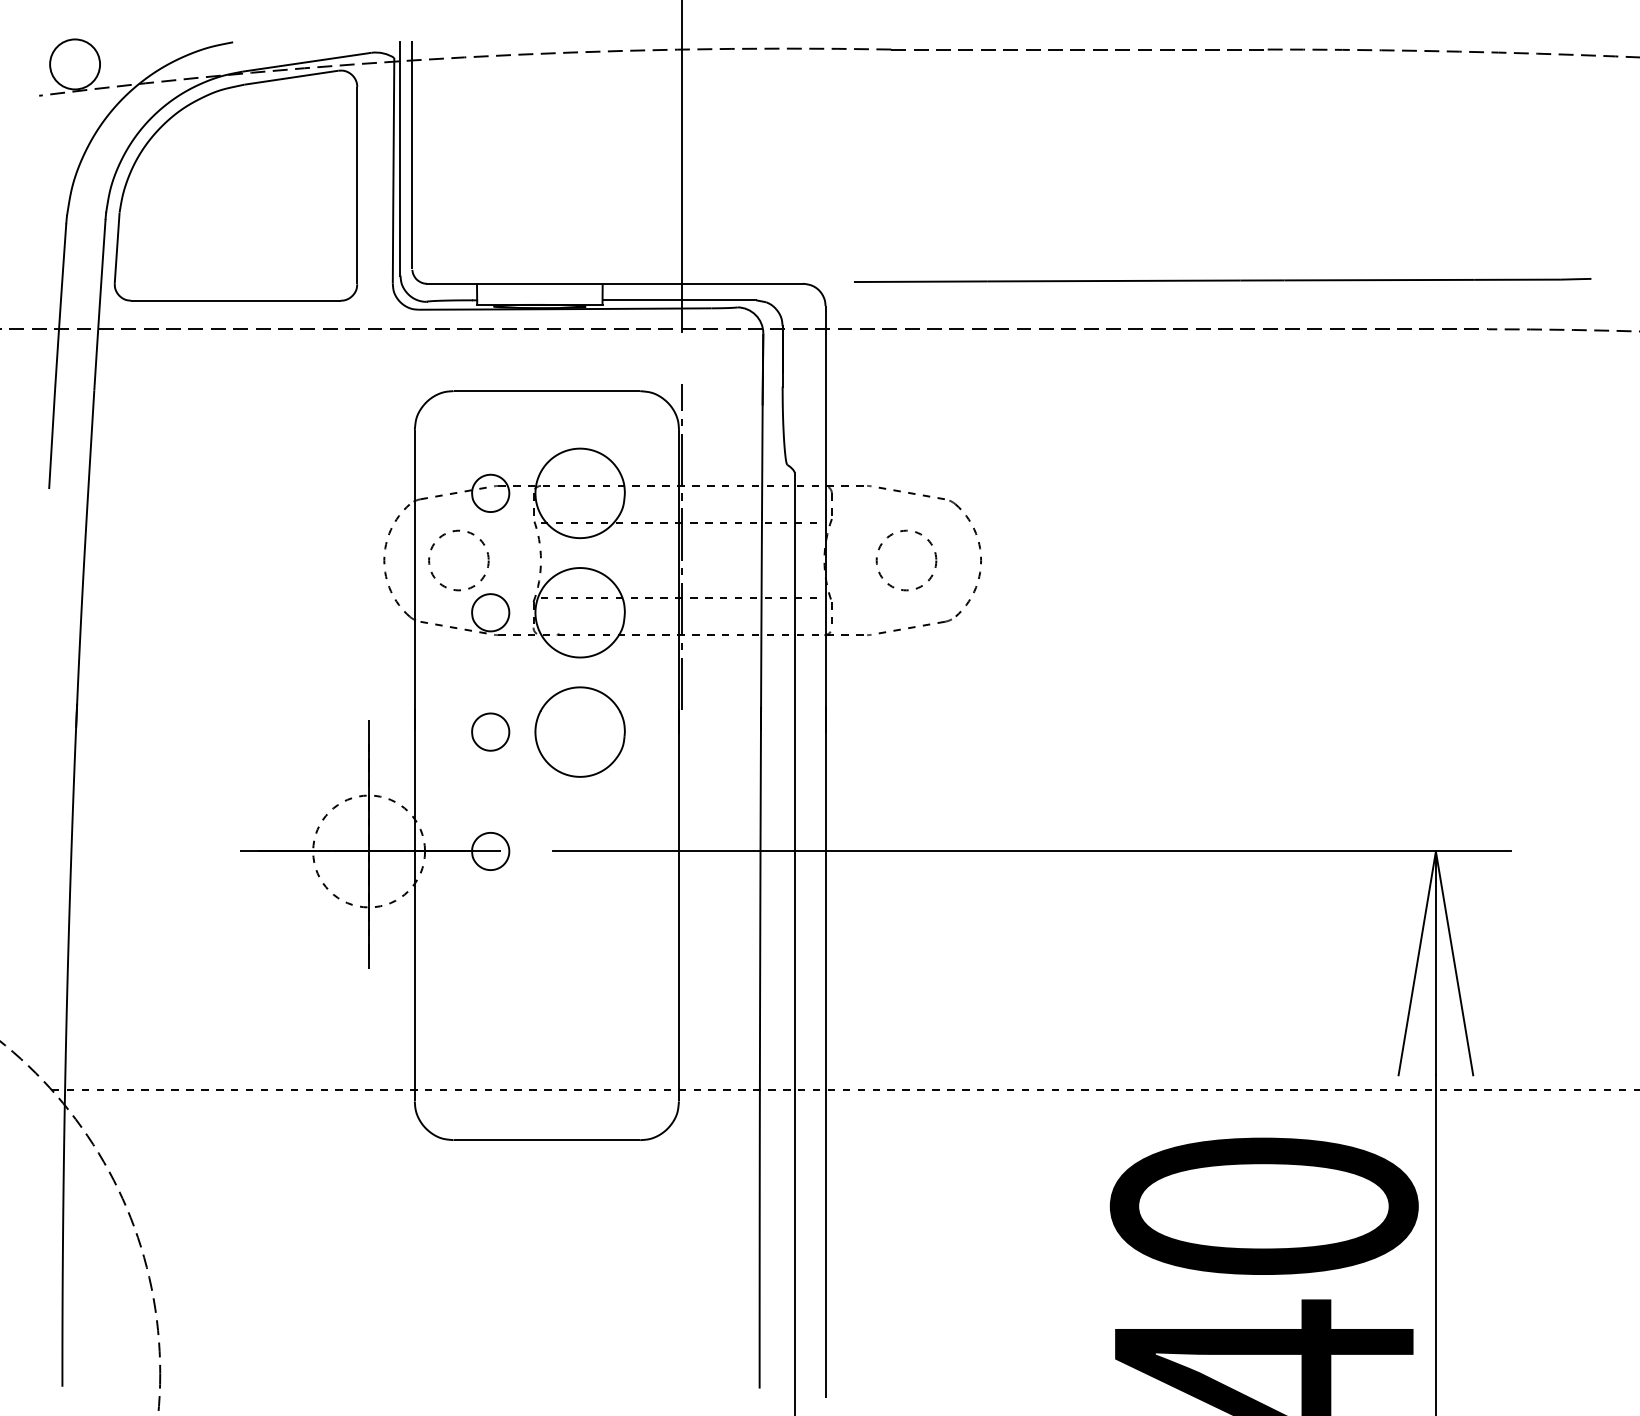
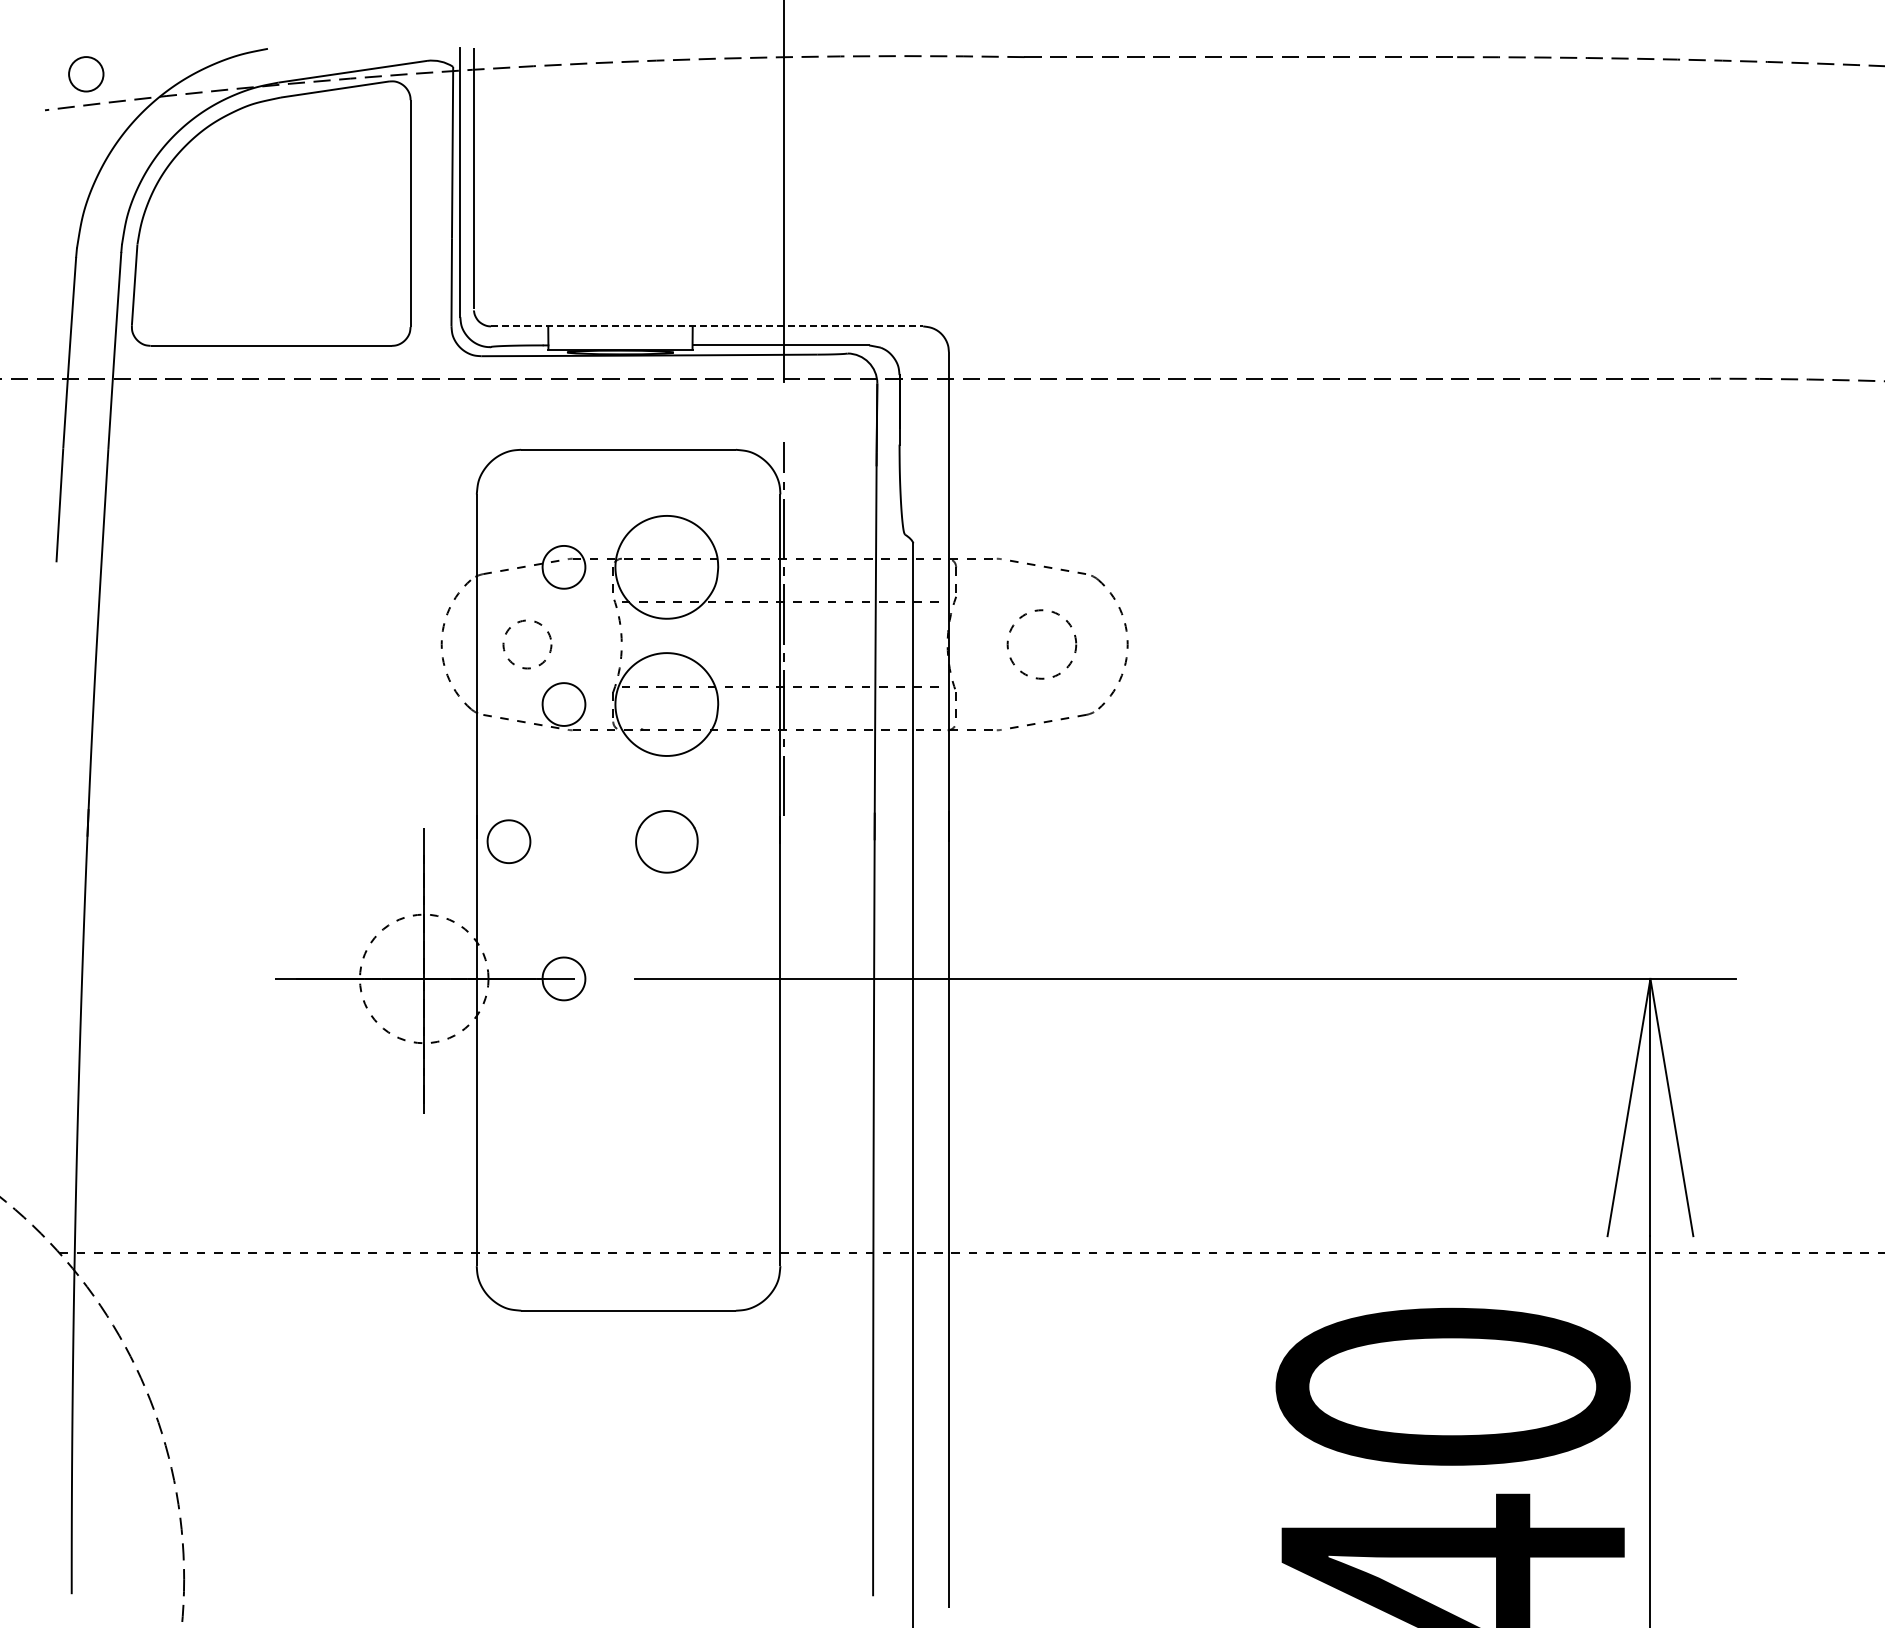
circle: (75, 64) -> (86, 74), size x0.6
line: (1222, 280) -> (1405, 322), removed
line: (615, 283) -> (707, 326), solid -> dashed
circle: (458, 560) -> (527, 644), size x0.7
part: (490, 731) -> (508, 841), moved
part: (579, 731) -> (666, 841), size x0.6

